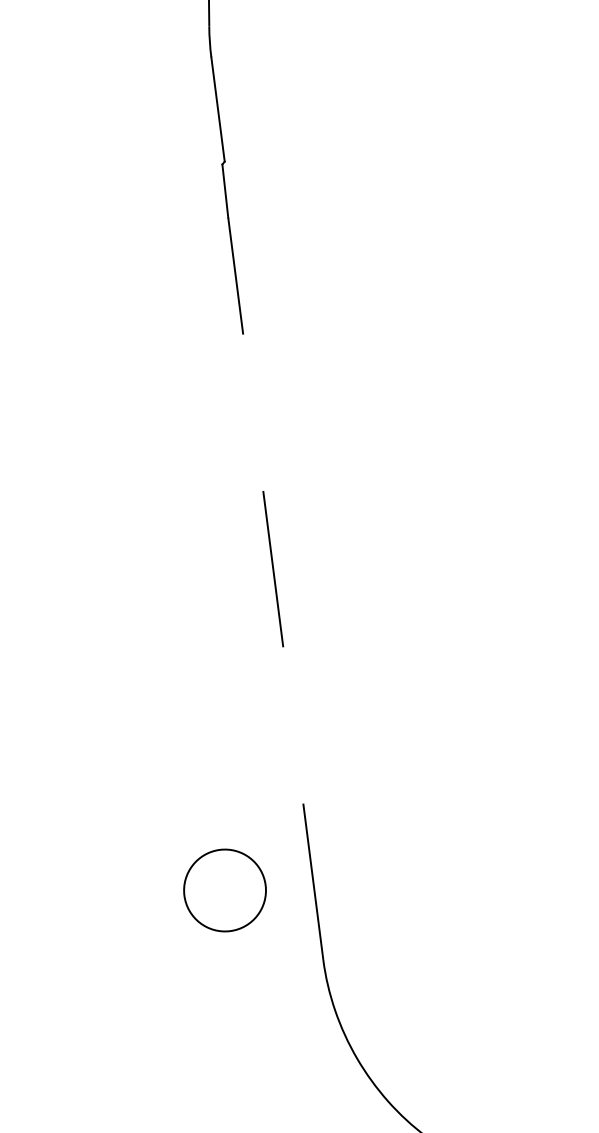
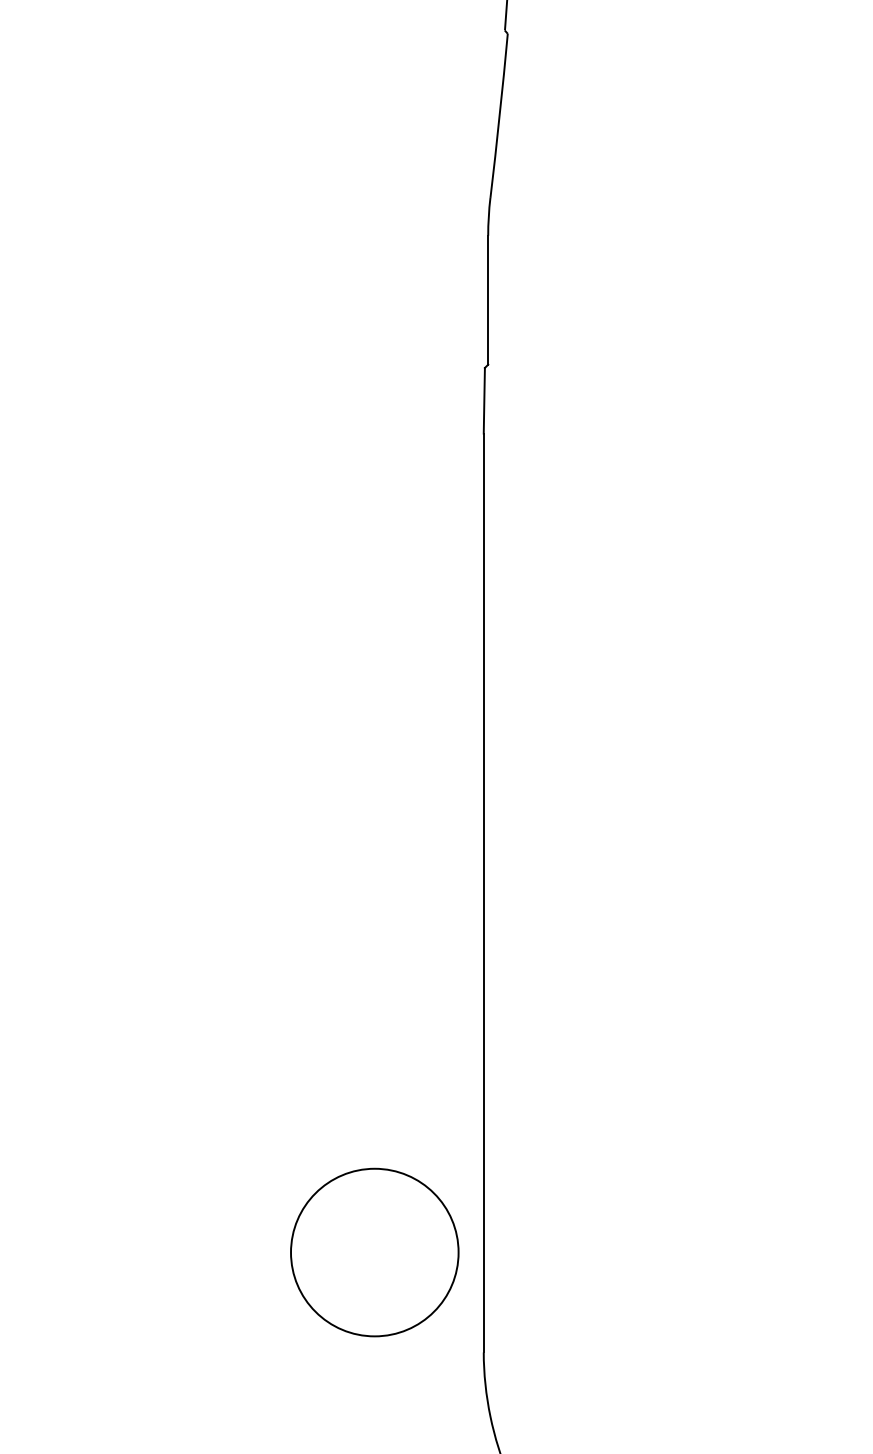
line: (275, 588) -> (483, 892), dashed -> solid
circle: (224, 890) -> (374, 1252), size x1.67

